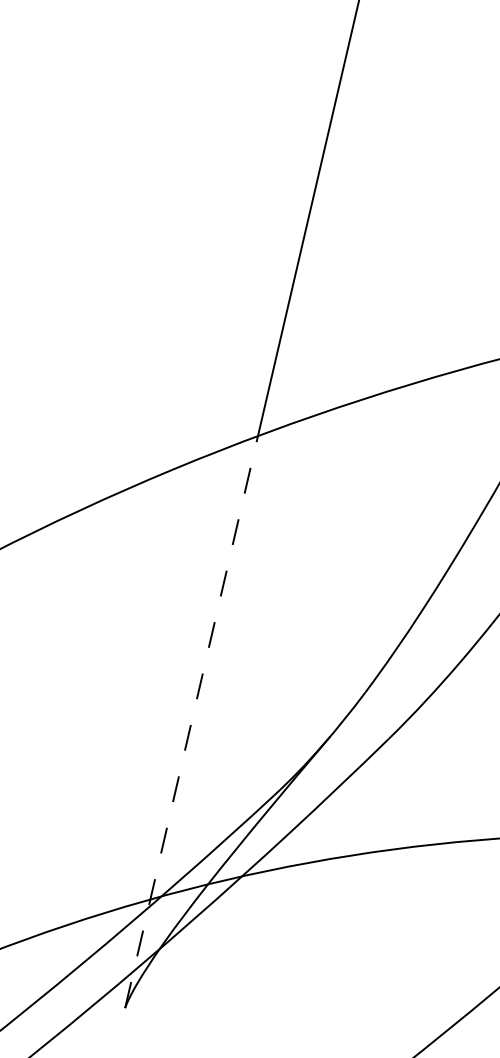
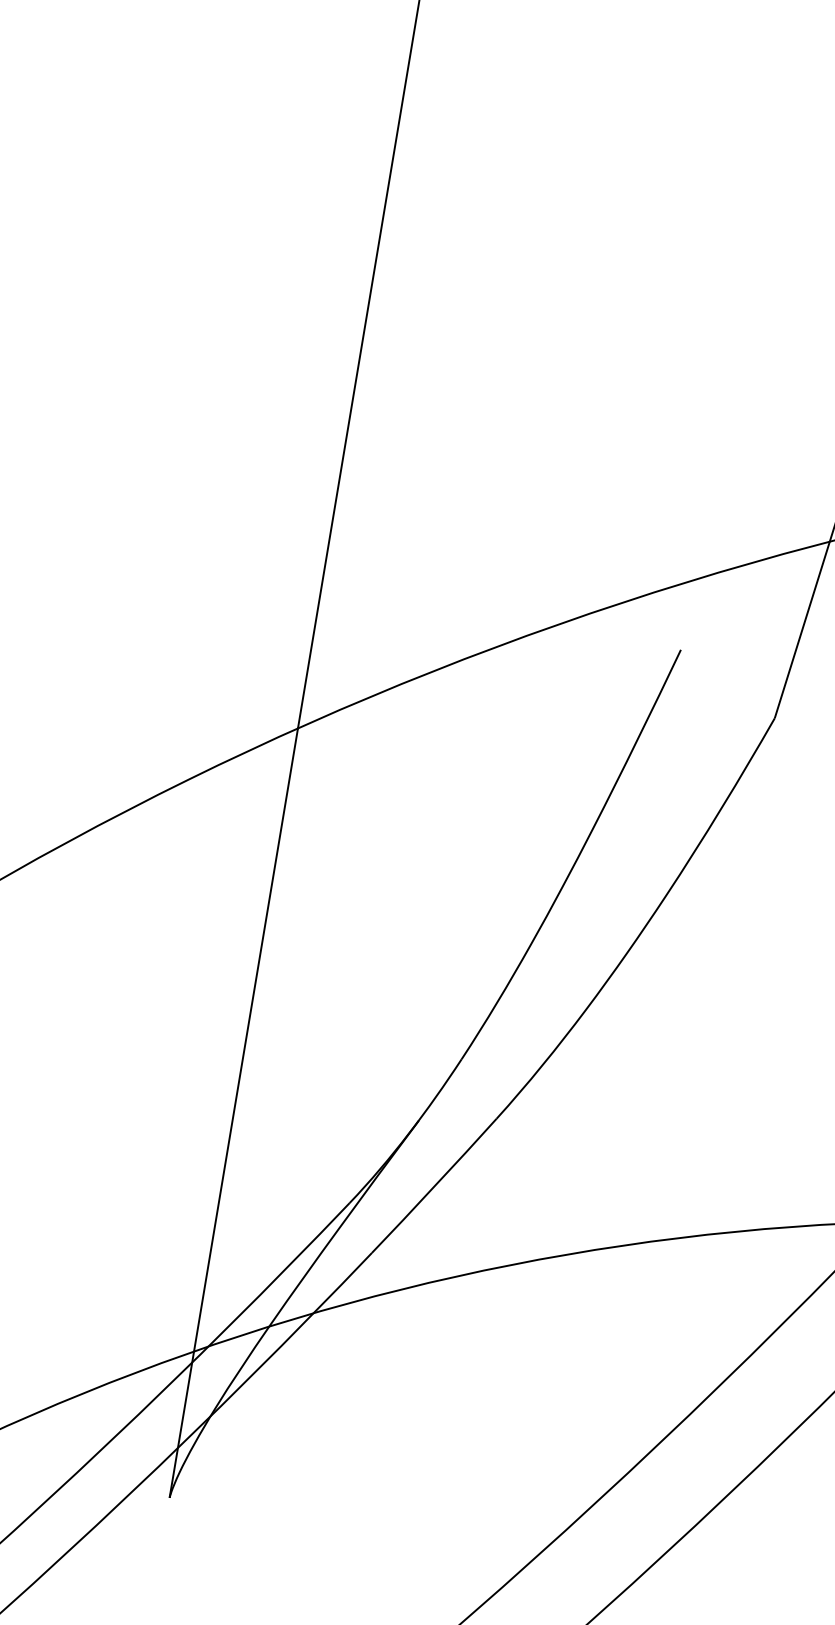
line: (191, 721) -> (233, 1112), dashed -> solid

